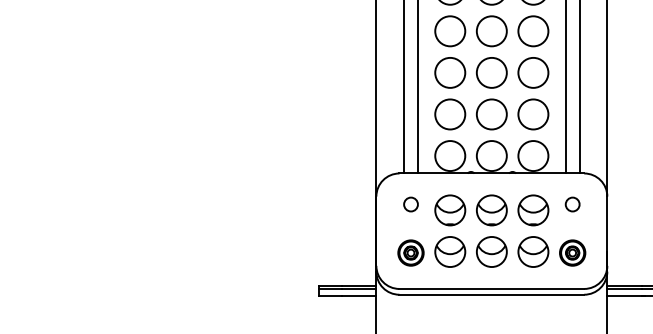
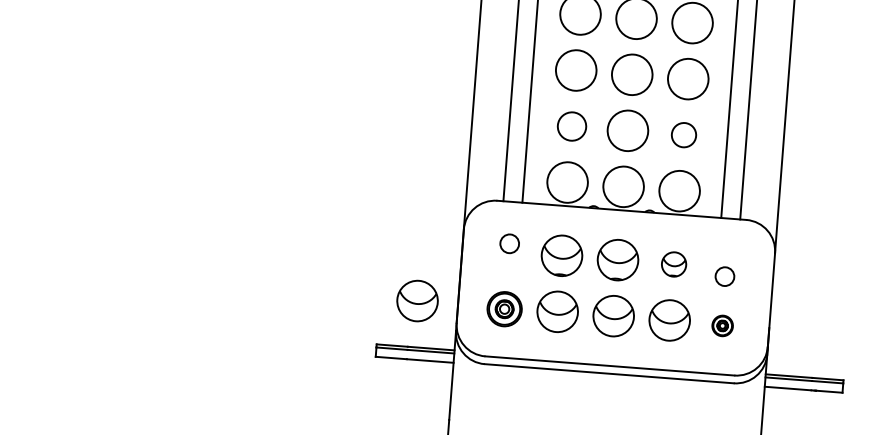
circle: (450, 114) -> (572, 126), size x0.7
circle: (533, 114) -> (684, 135), size x0.6
circle: (572, 204) -> (724, 276), moved
part: (533, 210) -> (674, 264), size x0.6
part: (346, 251) -> (417, 300), added
part: (572, 252) -> (722, 325), size x0.6

